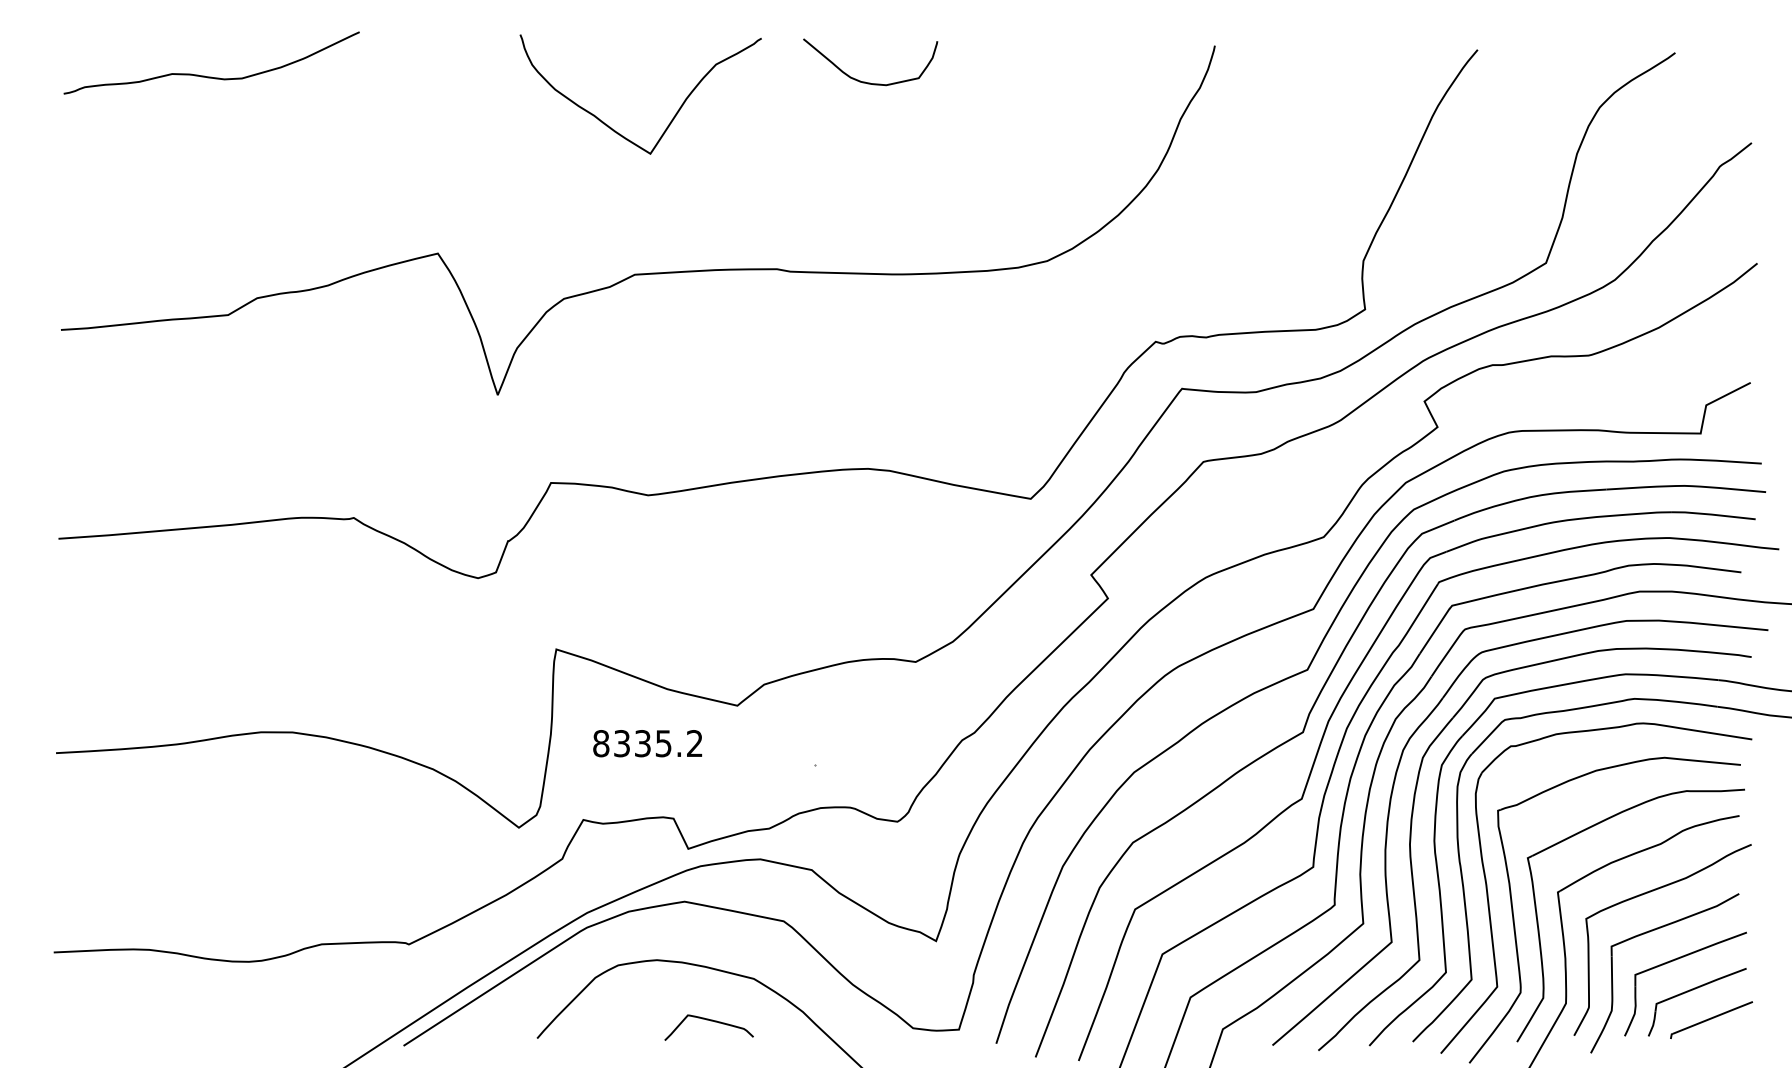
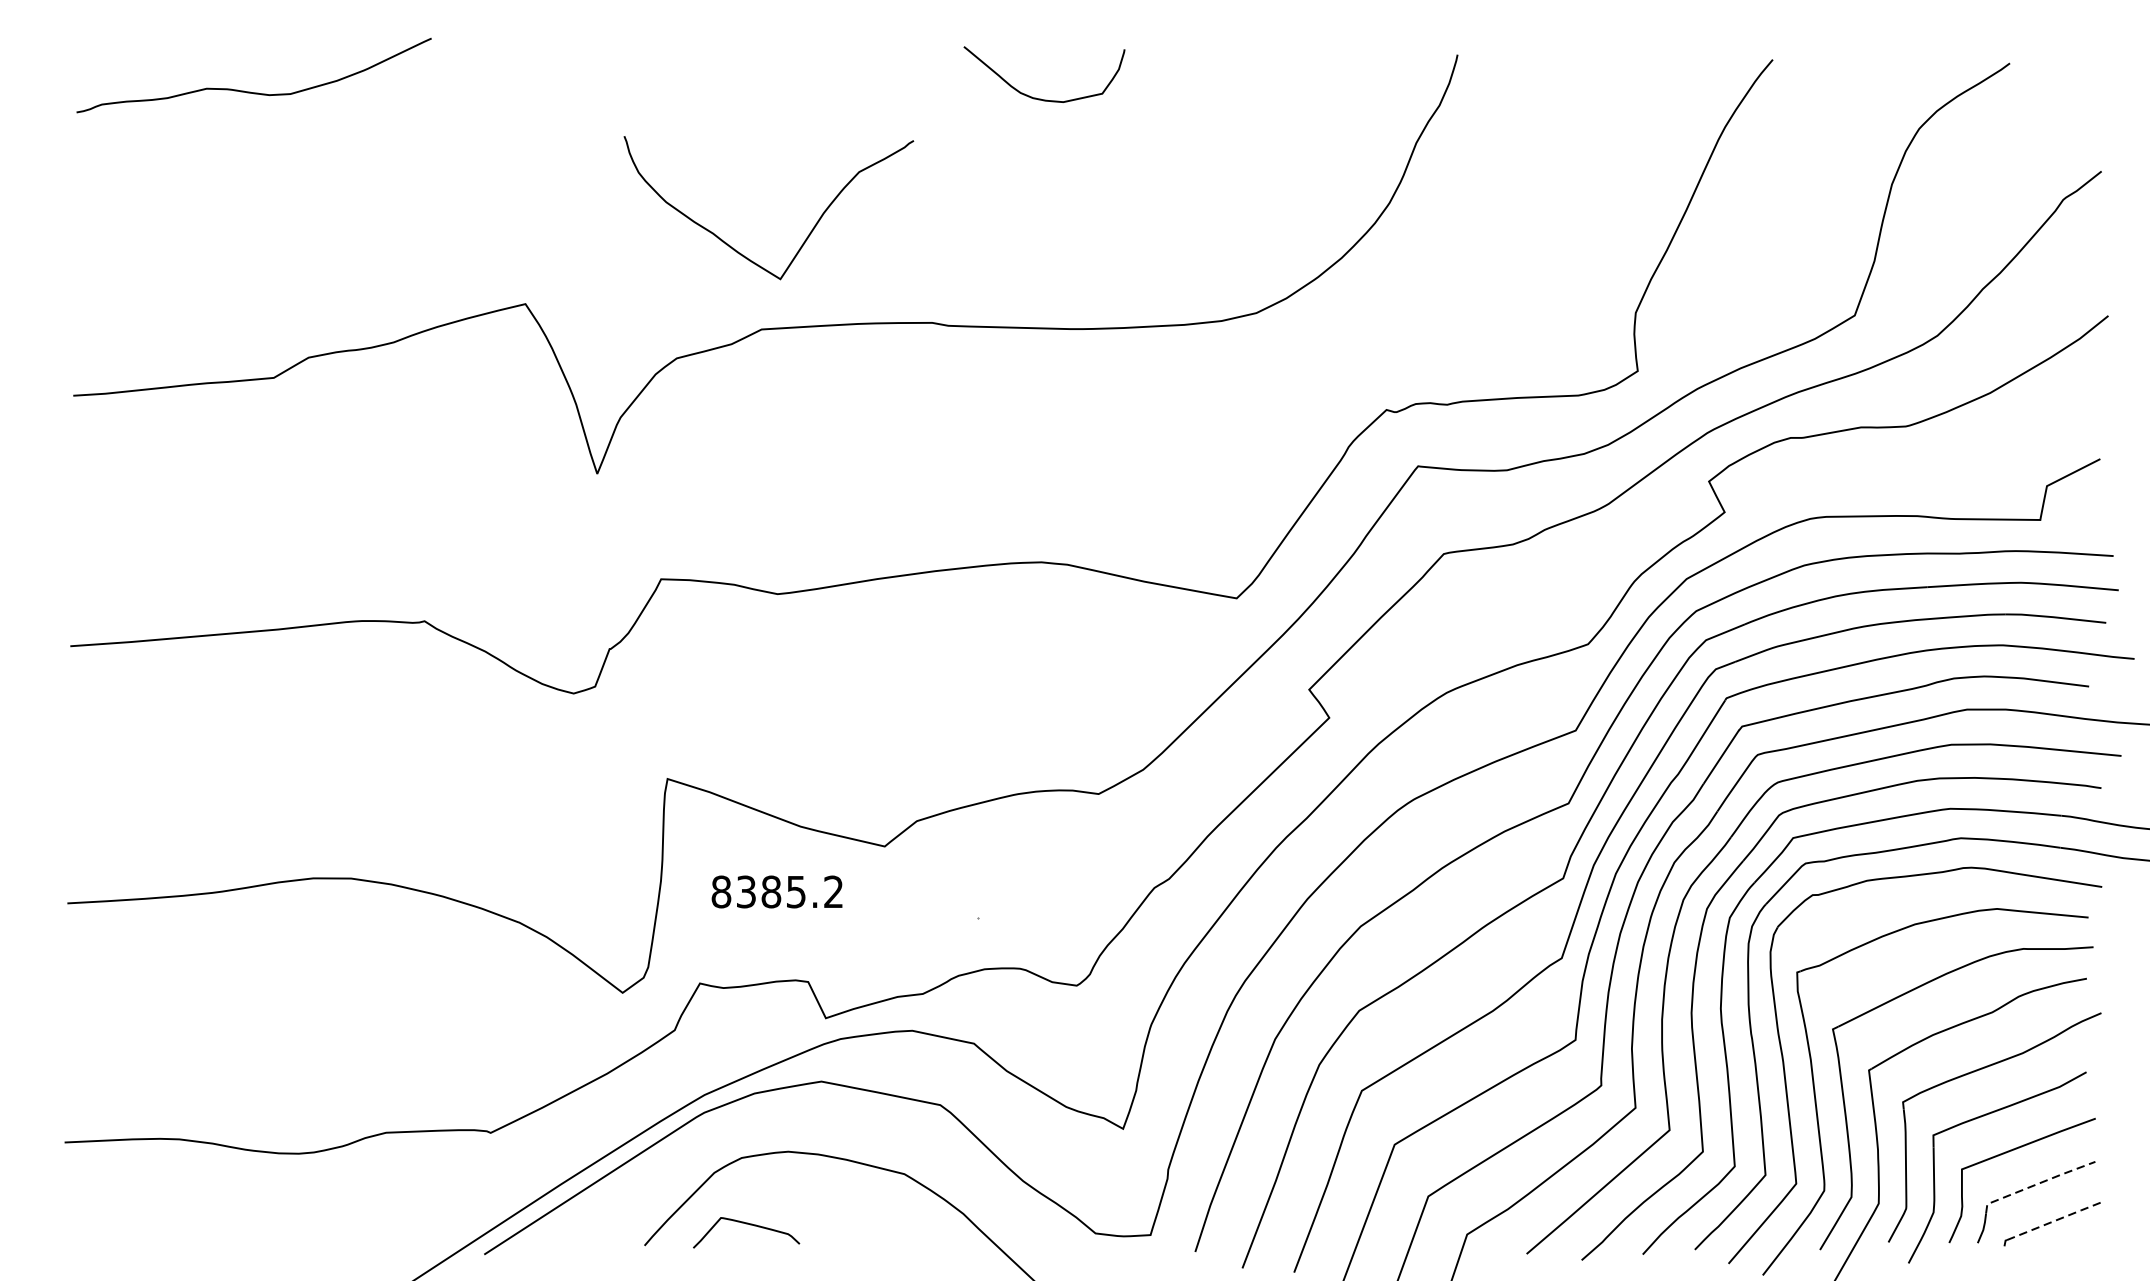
curve: (673, 116) -> (808, 234), moved
text: (642, 743) -> (770, 891), 8335.2 -> 8385.2
line: (1698, 987) -> (2037, 1184), solid -> dashed
line: (1713, 1017) -> (2055, 1220), solid -> dashed
curve: (710, 1021) -> (748, 1225), moved

